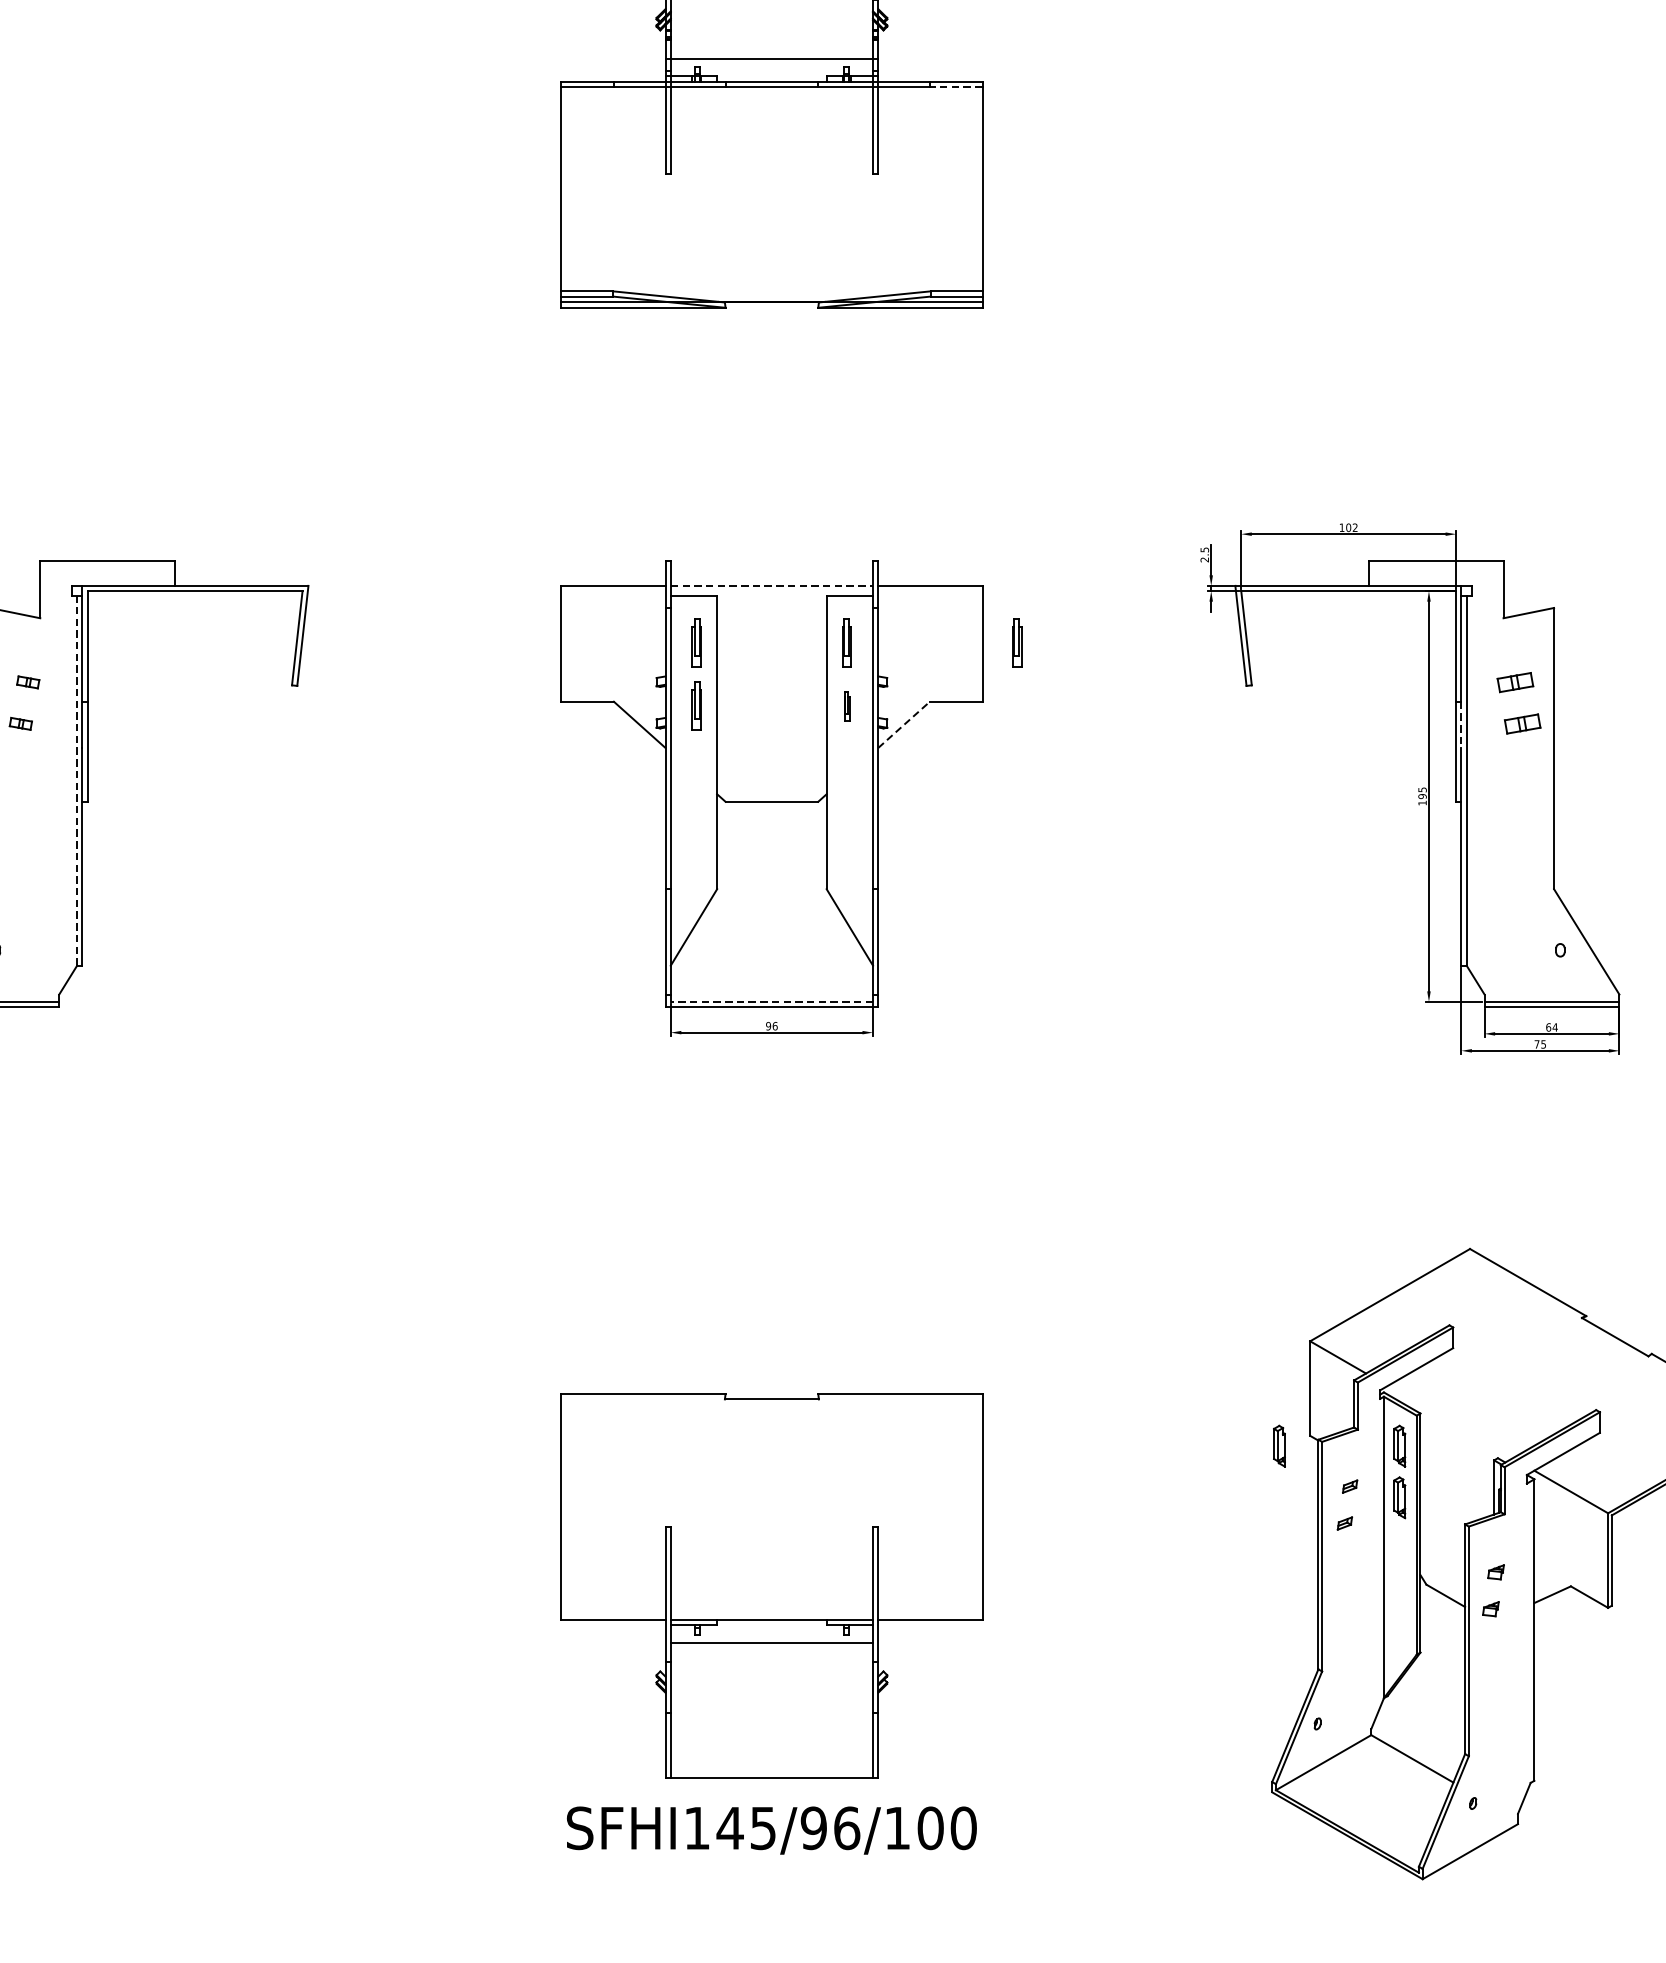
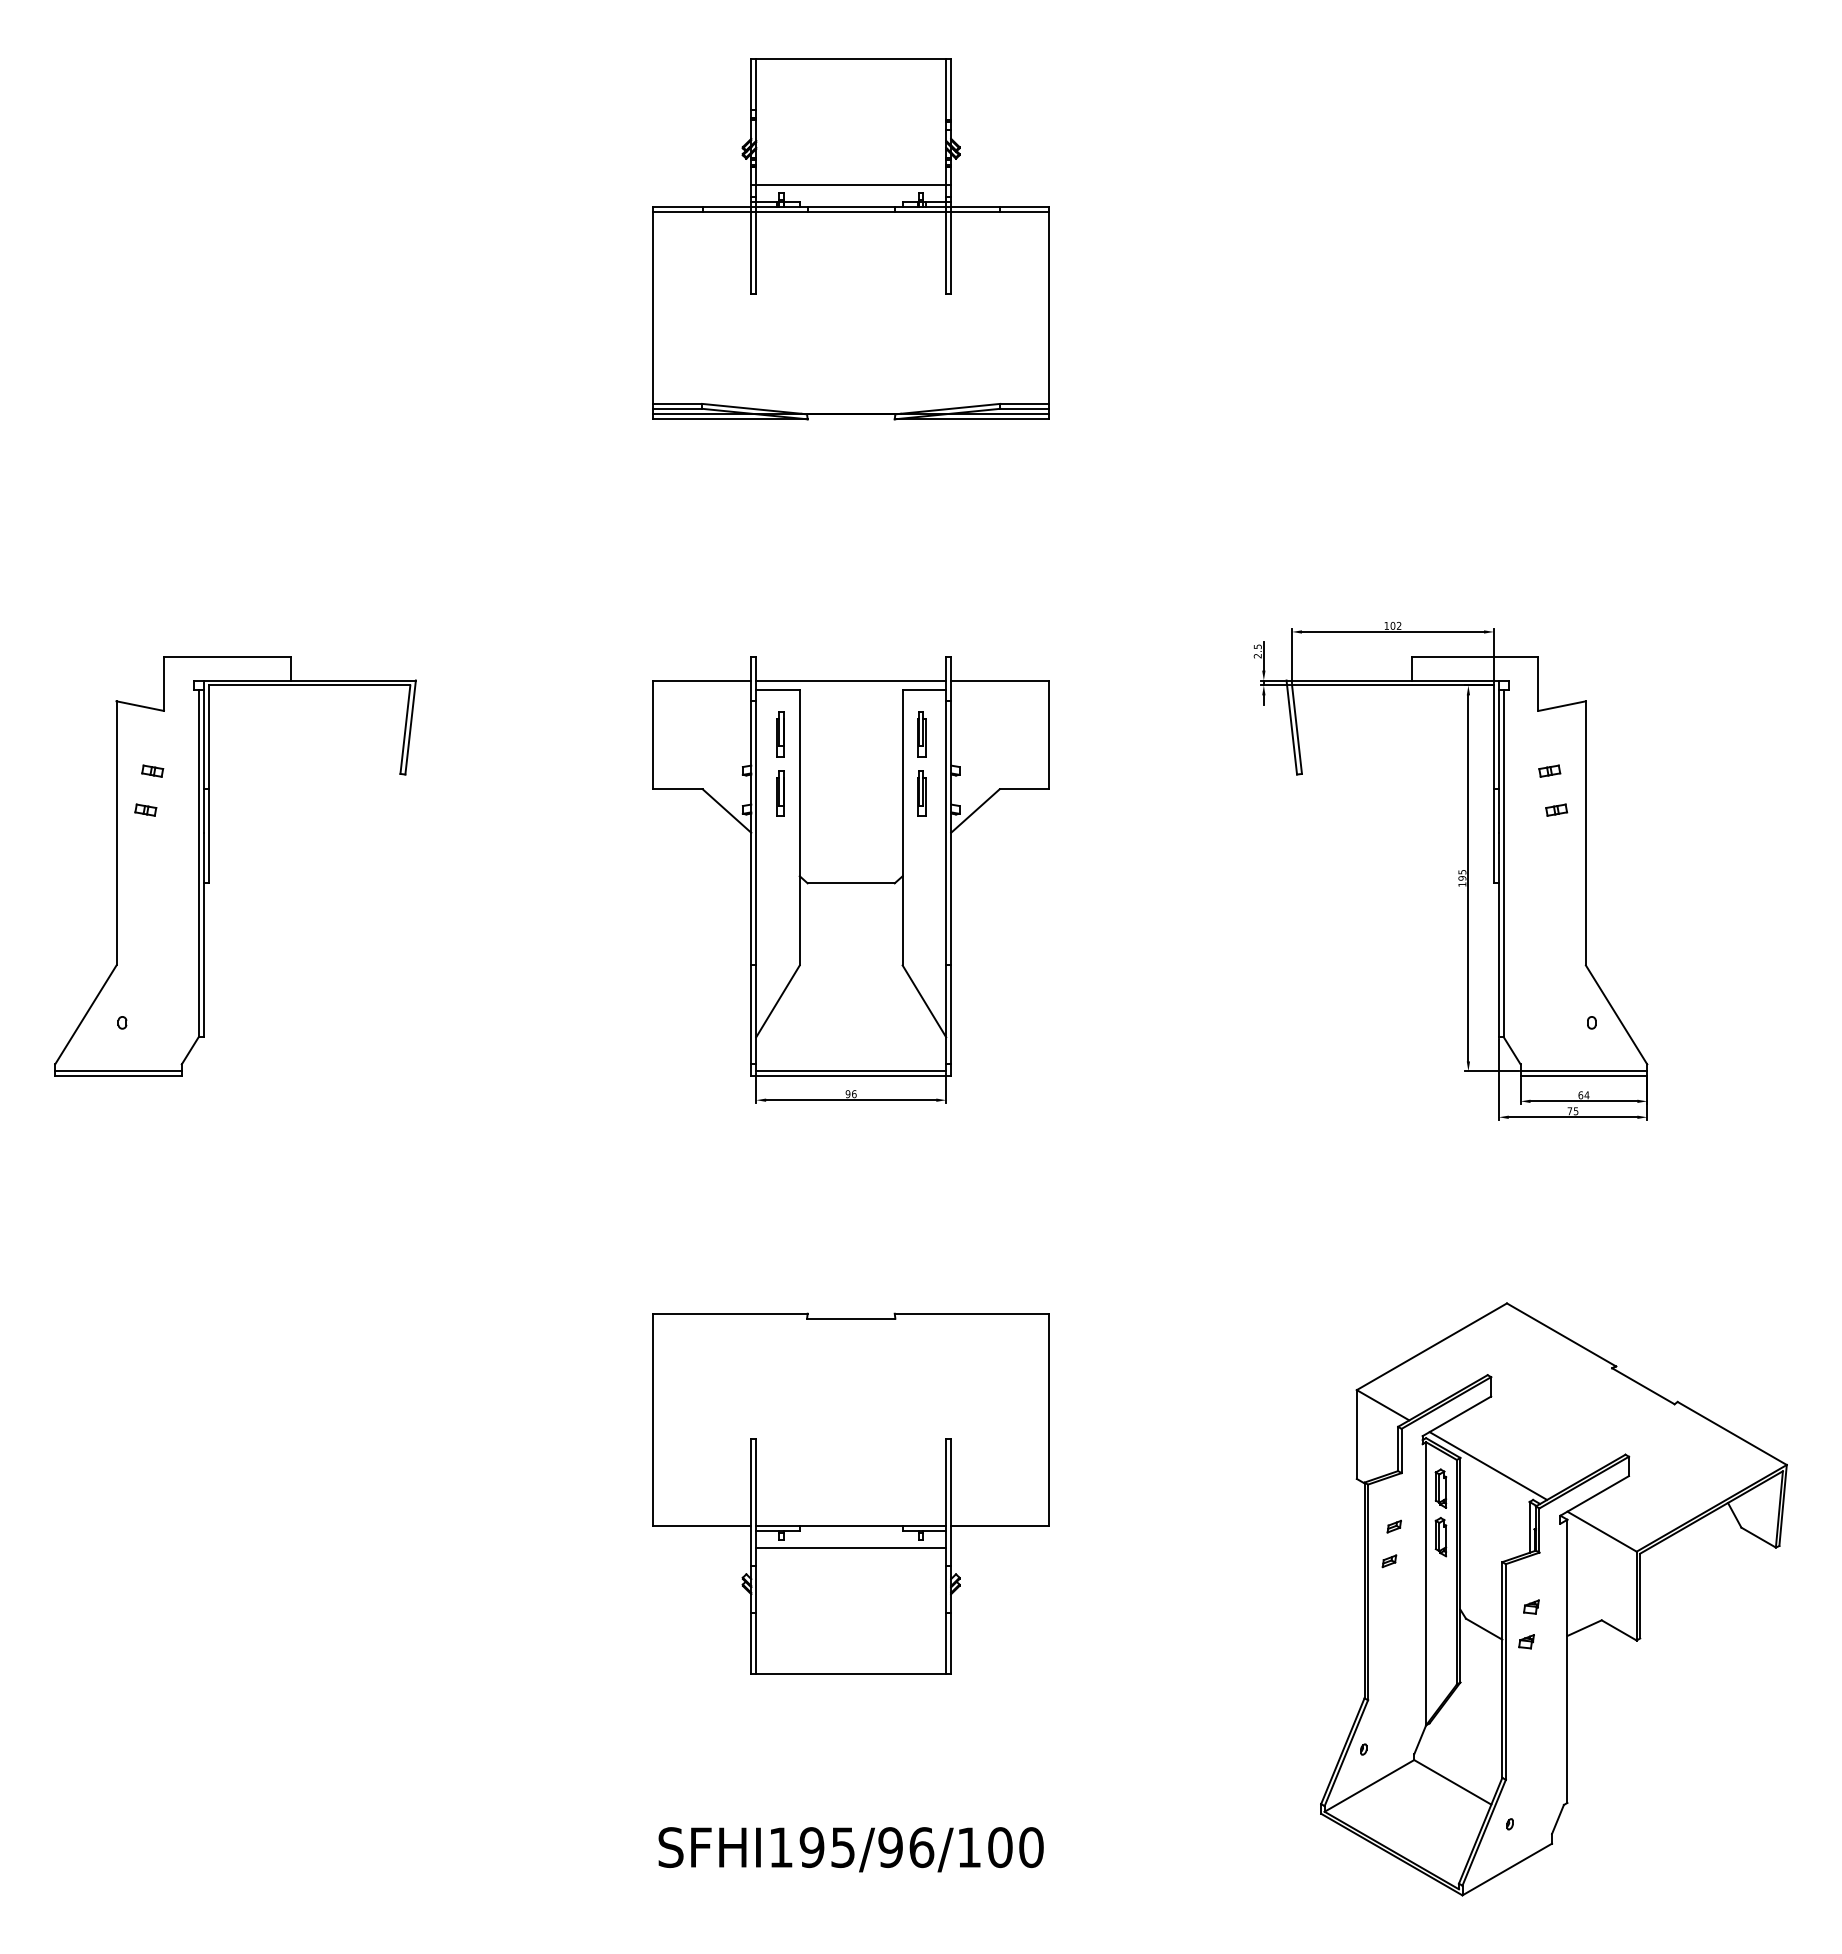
line: (956, 86) -> (1024, 211), dashed -> solid
line: (772, 585) -> (851, 680), dashed -> solid
part: (1017, 643) -> (1081, 734), removed
part: (1515, 681) -> (1549, 770), size x0.62
part: (846, 706) -> (921, 793), size x1.67
part: (1522, 723) -> (1556, 809), size x0.62
line: (904, 725) -> (975, 811), dashed -> solid
line: (1461, 725) -> (1498, 811), dashed -> solid
line: (77, 780) -> (198, 863), dashed -> solid
line: (772, 1002) -> (851, 1071), dashed -> solid
line: (1450, 1421) -> (1488, 1465), added
part: (1278, 1446) -> (1327, 1488), removed
part: (771, 1585) -> (850, 1493), moved
text: (729, 1828) -> (811, 1847), SFHI145/96/100 -> SFHI195/96/100

